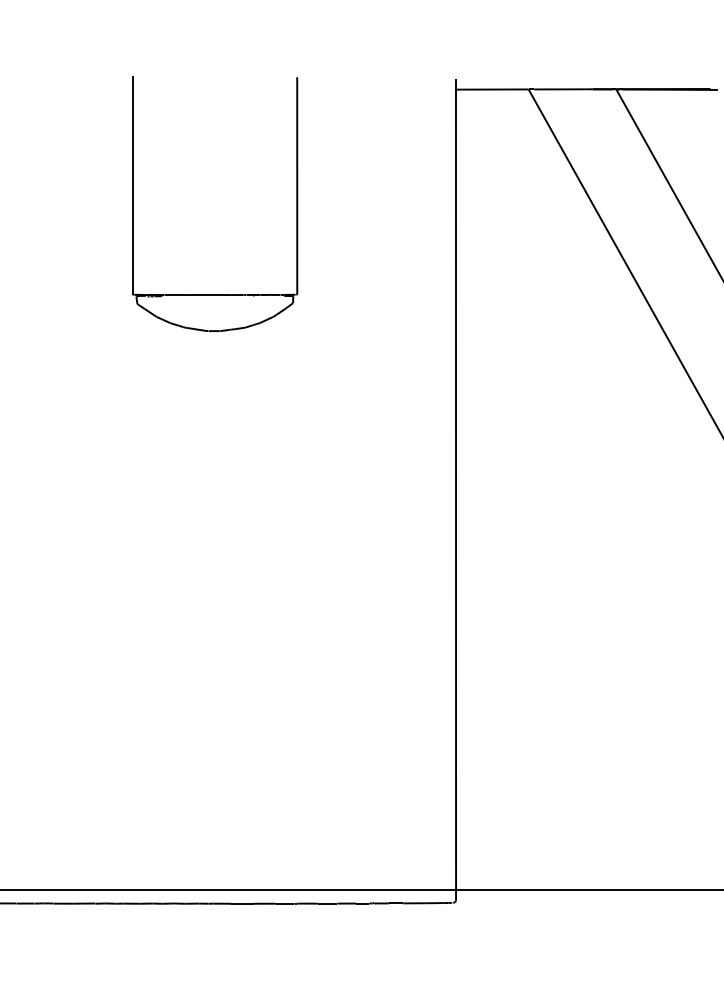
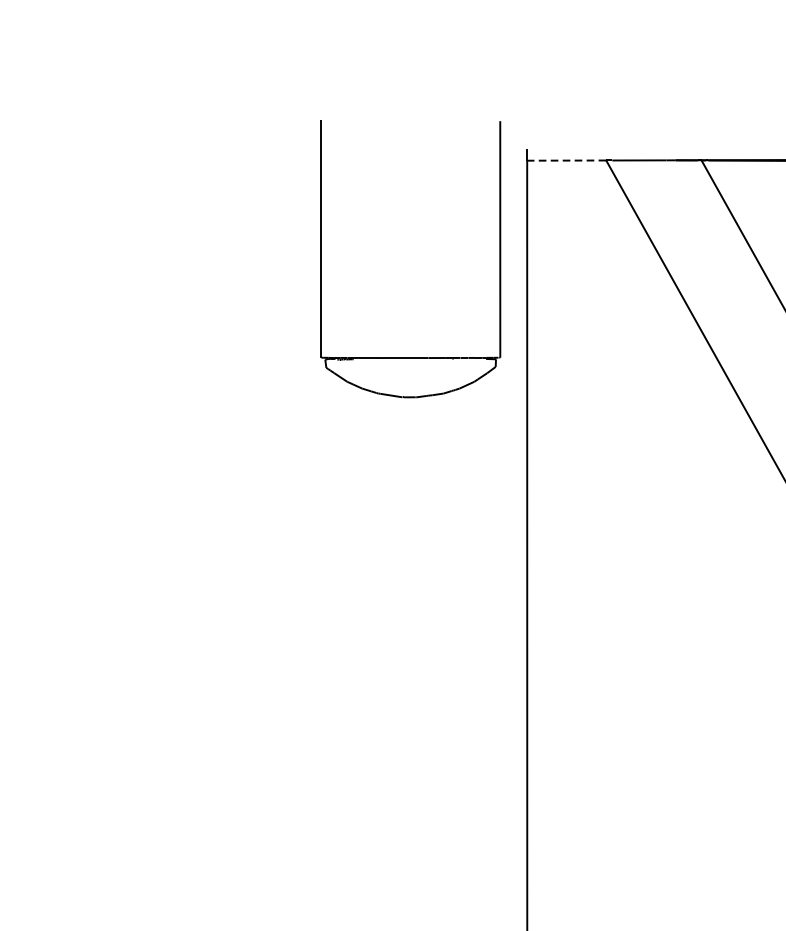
line: (491, 89) -> (565, 160), solid -> dashed
part: (296, 203) -> (499, 258), moved

